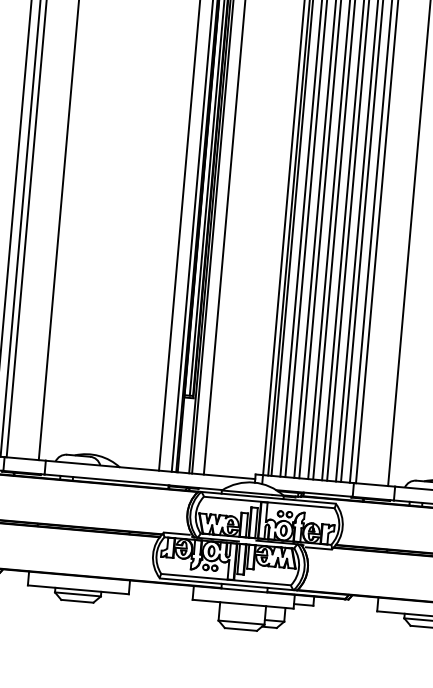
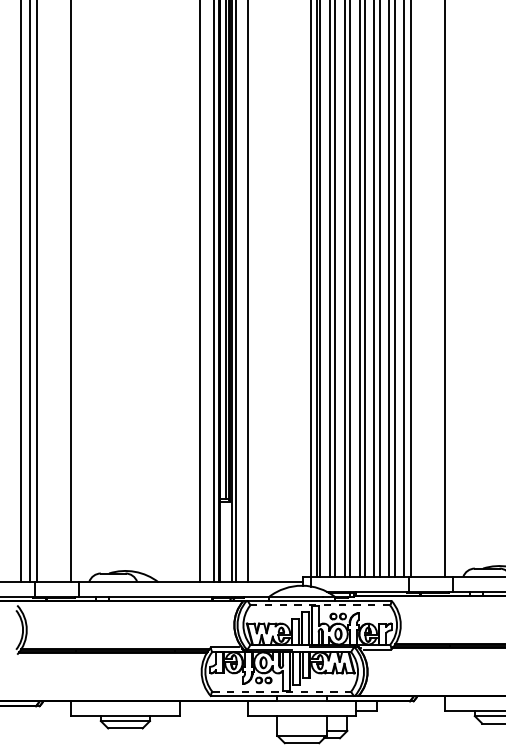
line: (269, 502) -> (320, 605), solid -> dashed
line: (226, 579) -> (282, 691), solid -> dashed

